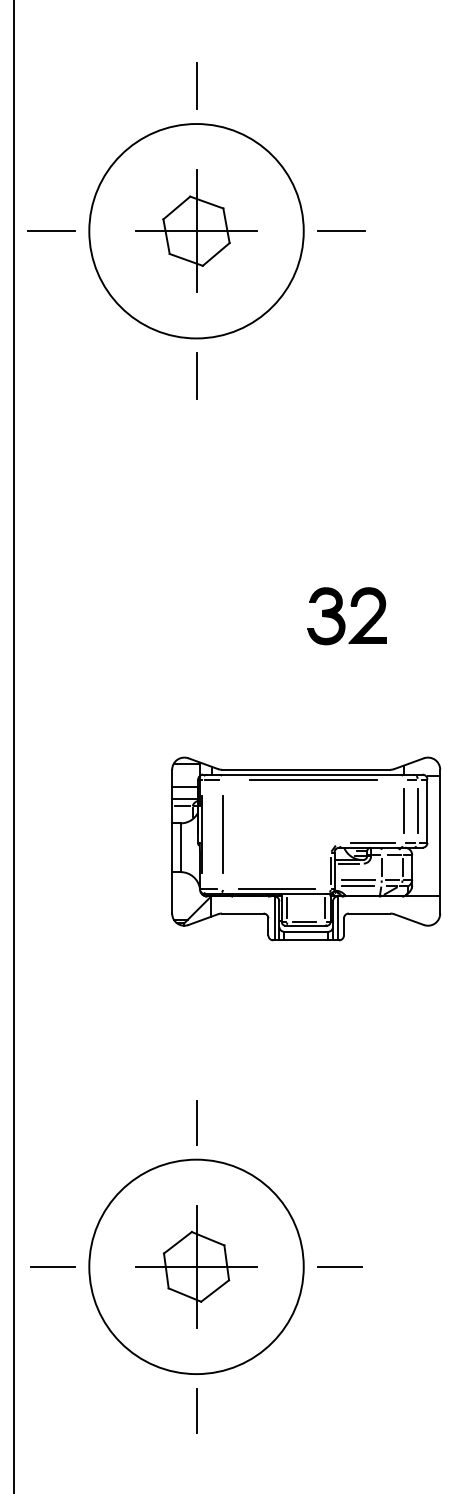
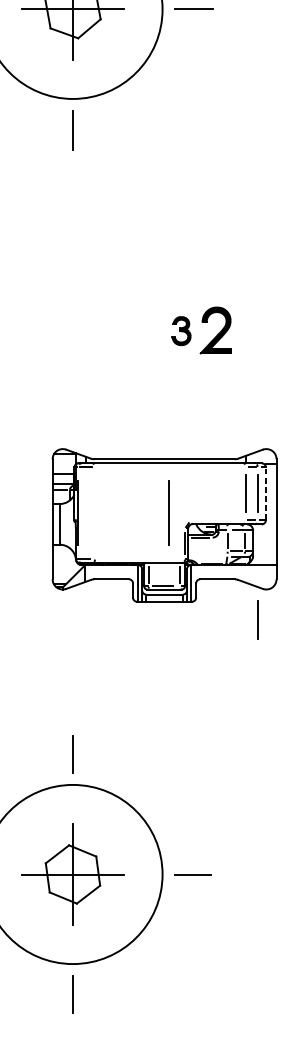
part: (326, 616) -> (181, 331), size x0.6
line: (313, 779) -> (170, 467), removed
line: (427, 811) -> (265, 494), solid -> dashed
line: (222, 834) -> (168, 513), moved
line: (372, 842) -> (219, 519), removed
line: (357, 879) -> (207, 550), removed
line: (357, 886) -> (207, 556), removed
line: (276, 889) -> (139, 559), removed
line: (417, 961) -> (257, 619), added

